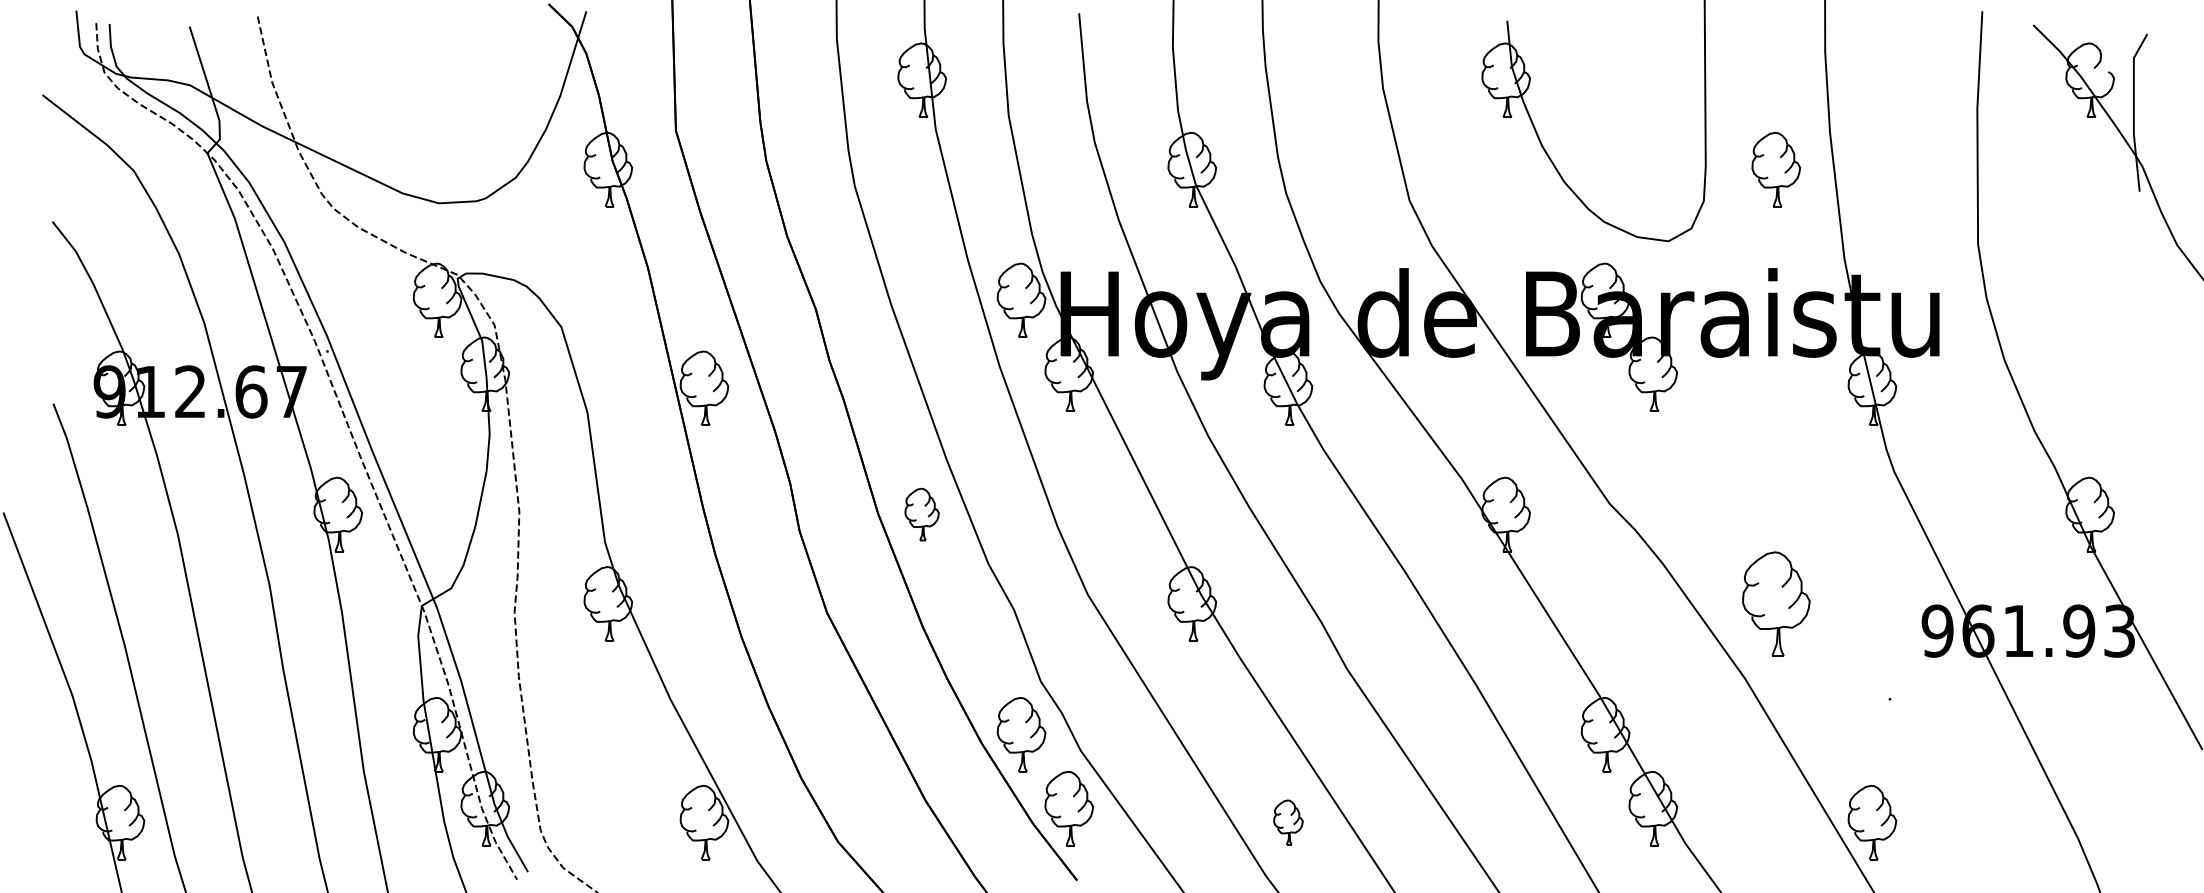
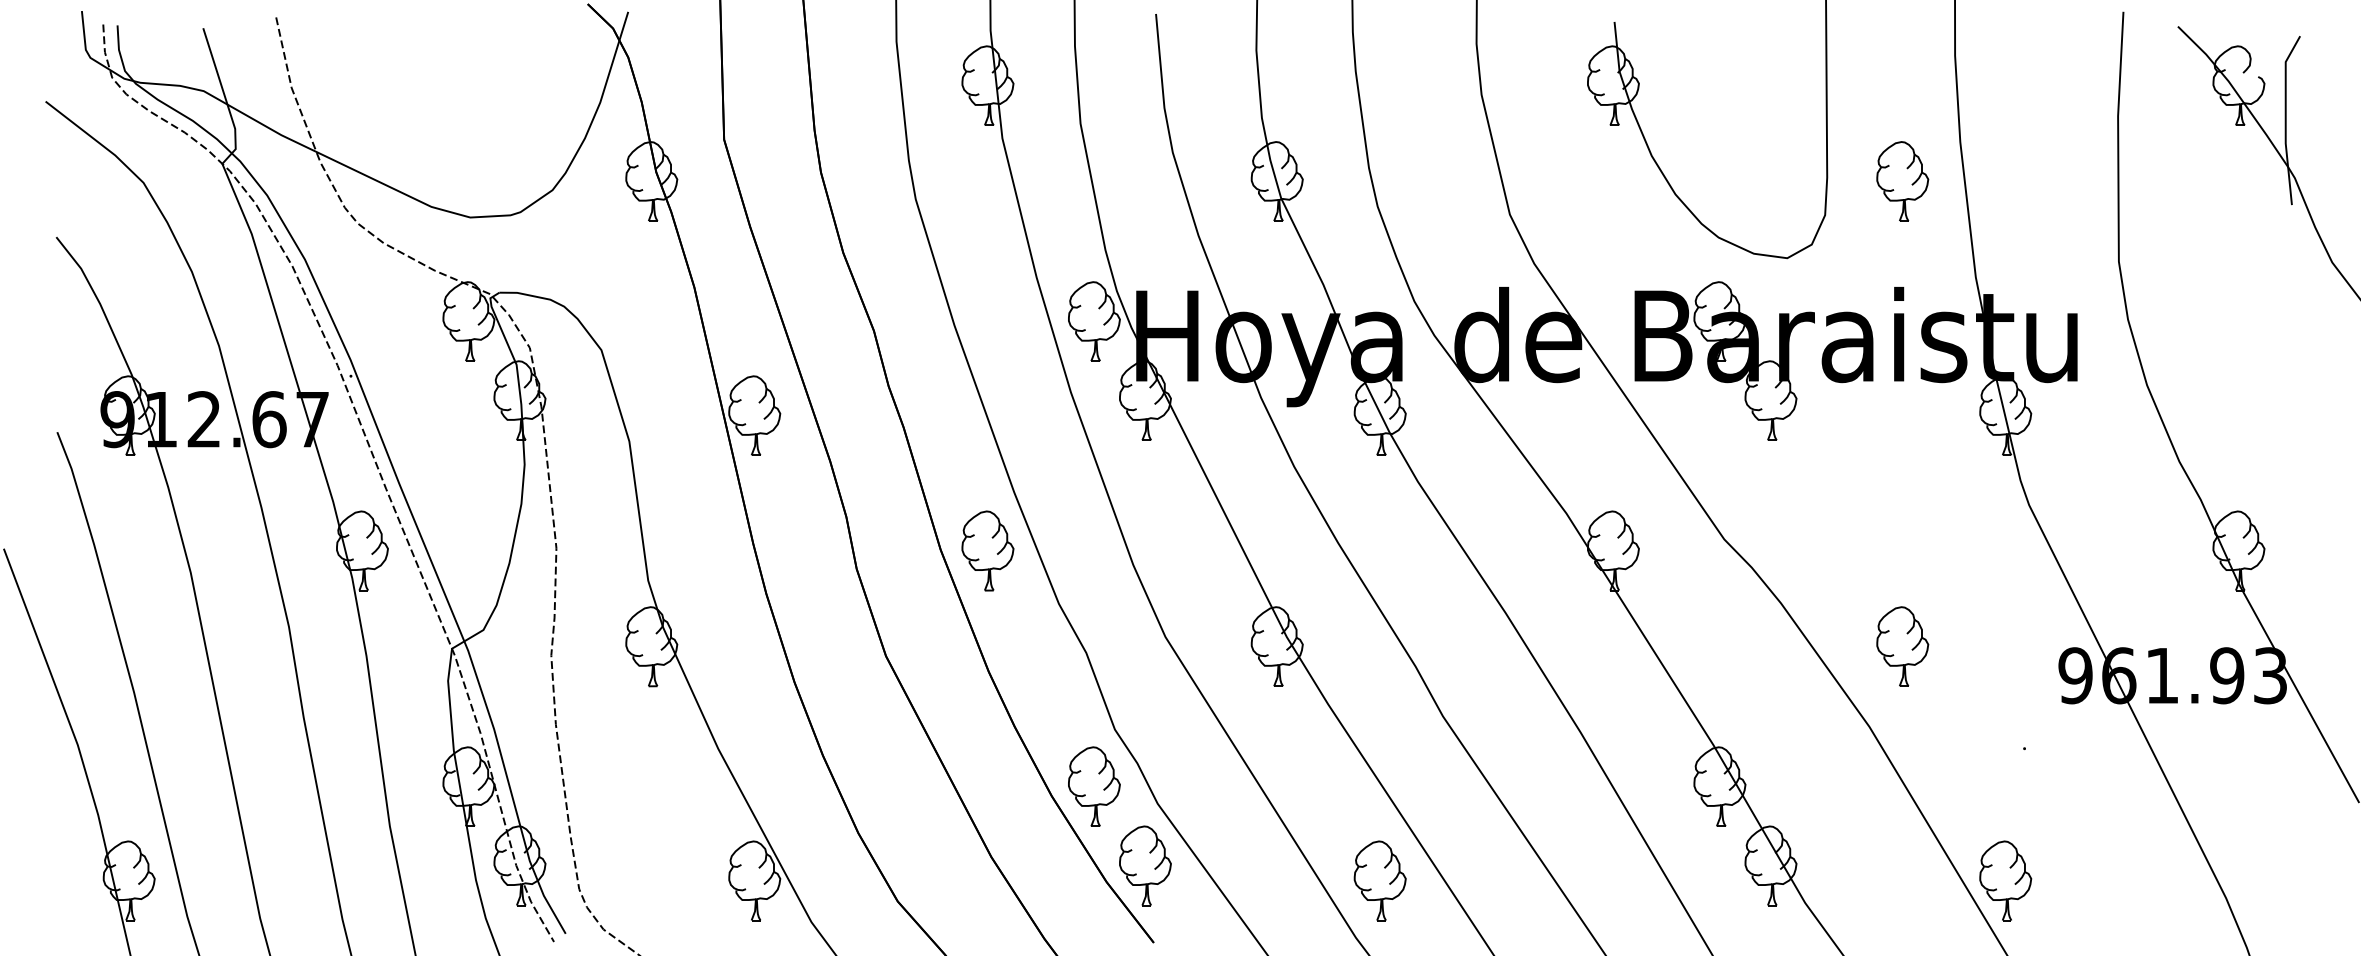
part: (921, 514) -> (987, 550), size x1.43
part: (1775, 603) -> (1901, 646), size x0.71
part: (1288, 822) -> (1380, 880), size x1.67

